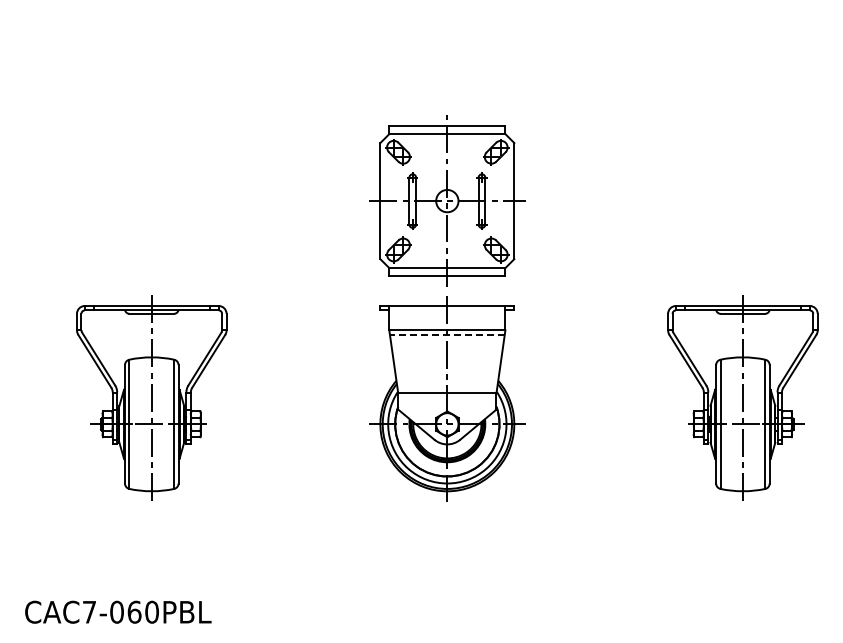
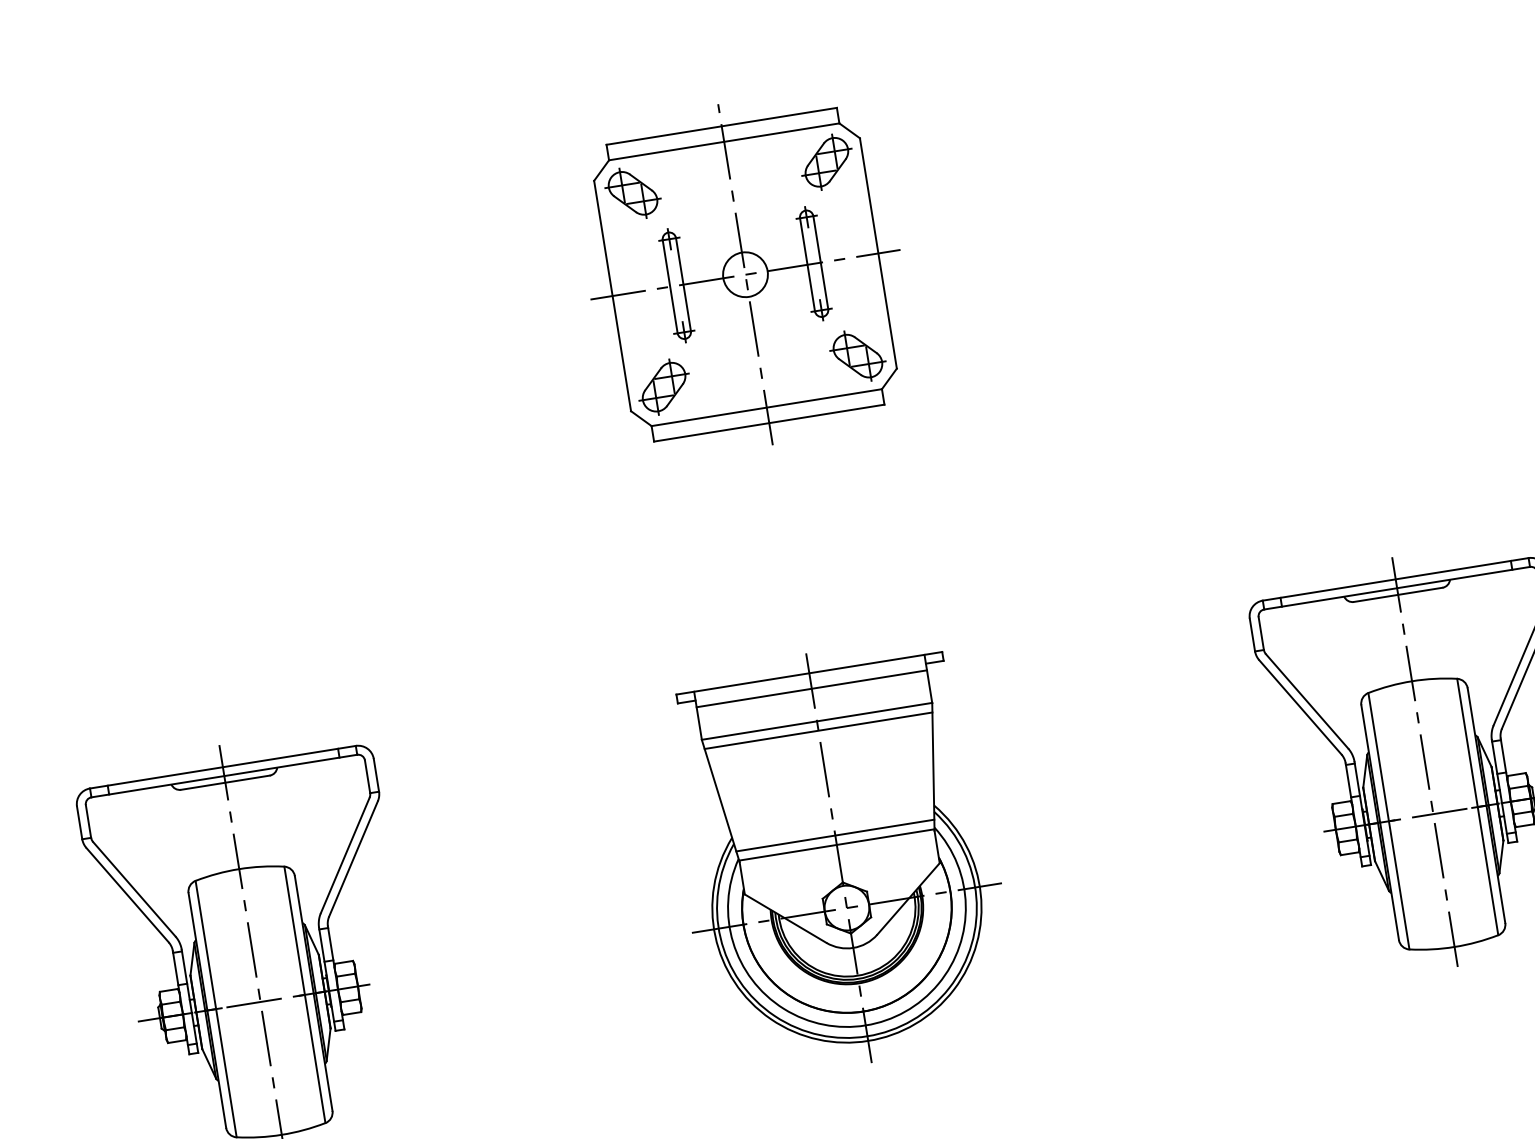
part: (447, 200) -> (745, 273), moved
line: (447, 313) -> (811, 688), added
line: (446, 334) -> (816, 730), dashed -> solid
line: (447, 387) -> (835, 834), added

